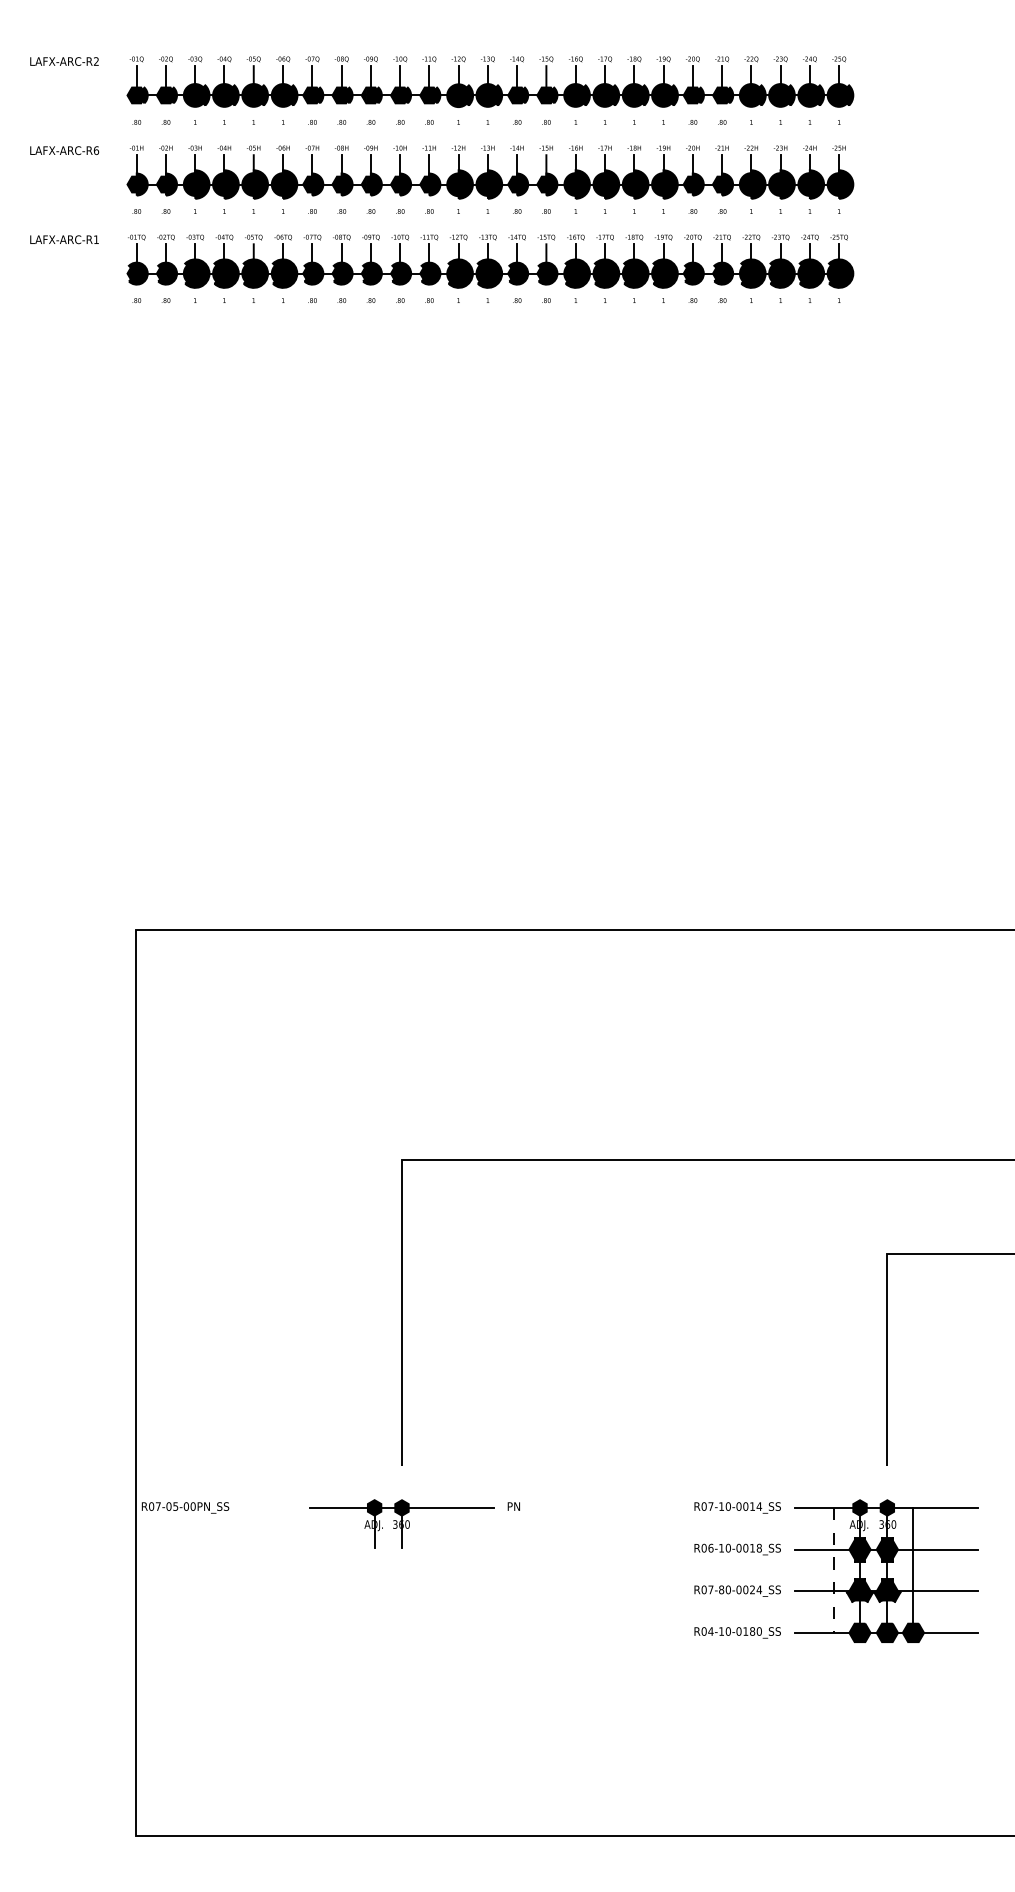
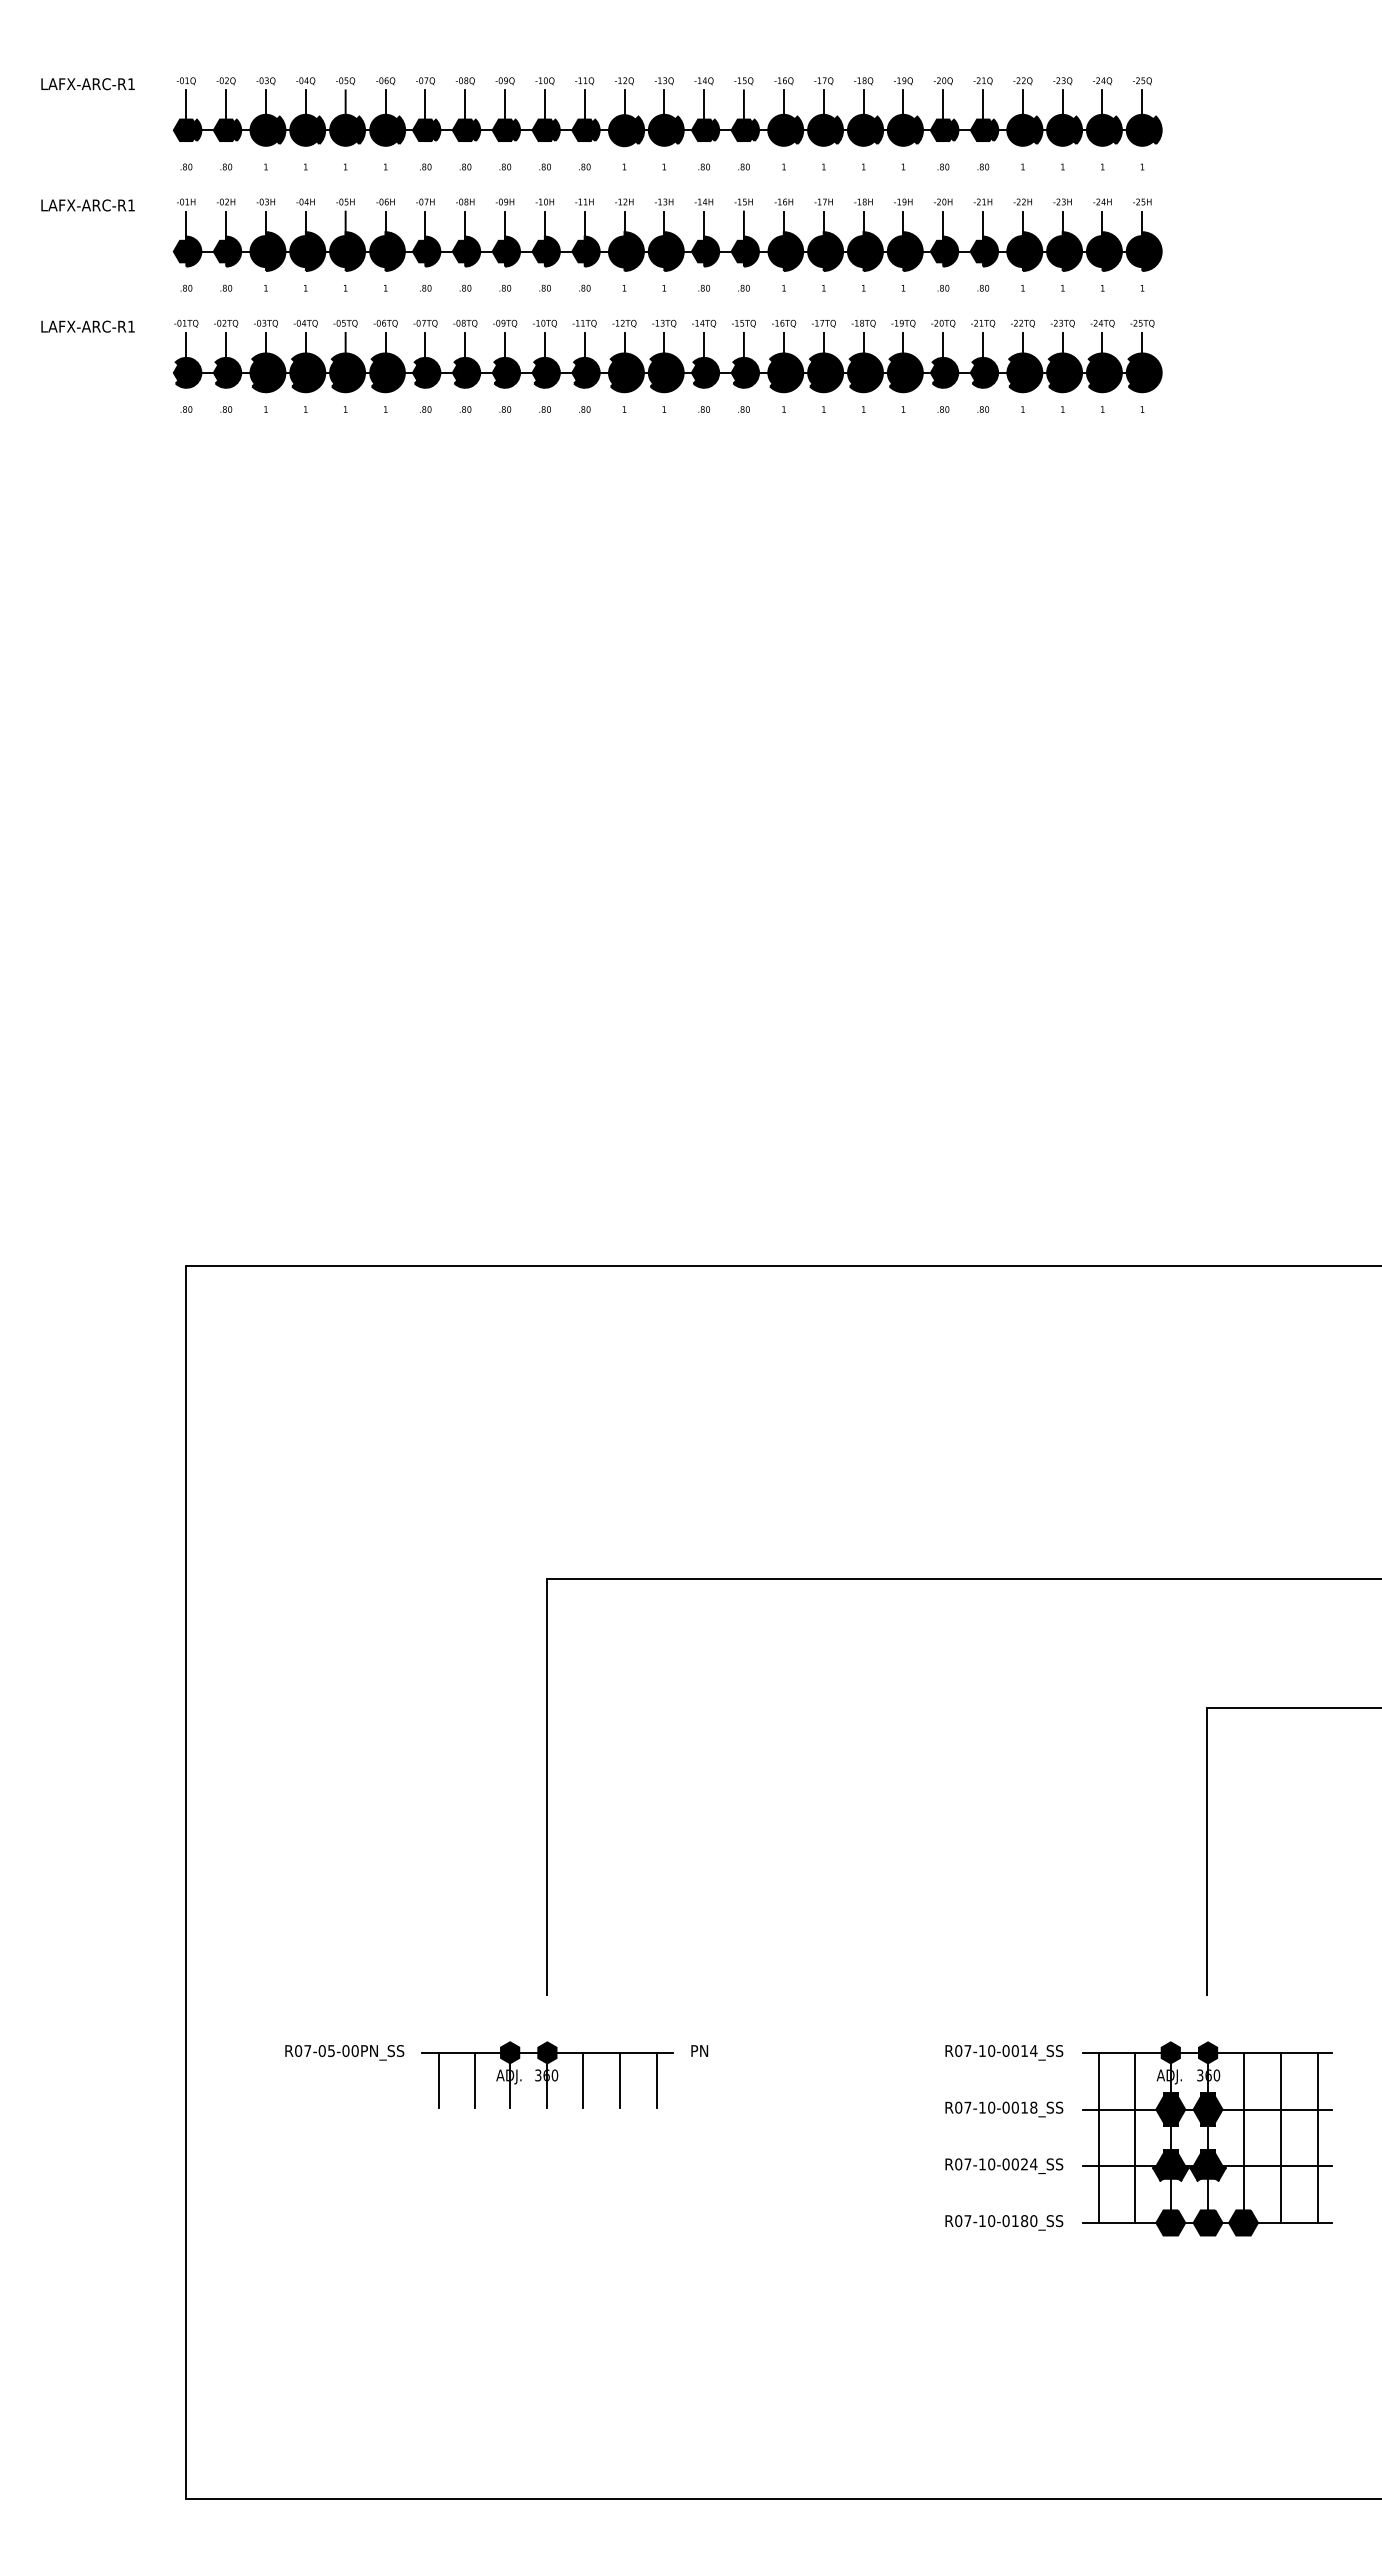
text: (96, 61) -> (131, 83), LAFX-ARC-R2 -> LAFX-ARC-R1
text: (96, 150) -> (131, 205), LAFX-ARC-R6 -> LAFX-ARC-R1
text: (185, 1507) -> (344, 2052), moved
line: (321, 1527) -> (438, 2079), added
line: (348, 1527) -> (474, 2079), added
line: (427, 1527) -> (582, 2079), added
line: (455, 1527) -> (620, 2079), added
line: (482, 1527) -> (657, 2079), added
text: (710, 1548) -> (967, 2107), R06-10-0018_SS -> R07-10-0018_SS
line: (807, 1570) -> (1099, 2137), added
line: (834, 1570) -> (1135, 2138), dashed -> solid
line: (940, 1570) -> (1280, 2137), added
line: (967, 1570) -> (1317, 2137), added
text: (720, 1589) -> (981, 2164), R07-80-0024_SS -> R07-10-0024_SS
text: (710, 1631) -> (967, 2220), R04-10-0180_SS -> R07-10-0180_SS

